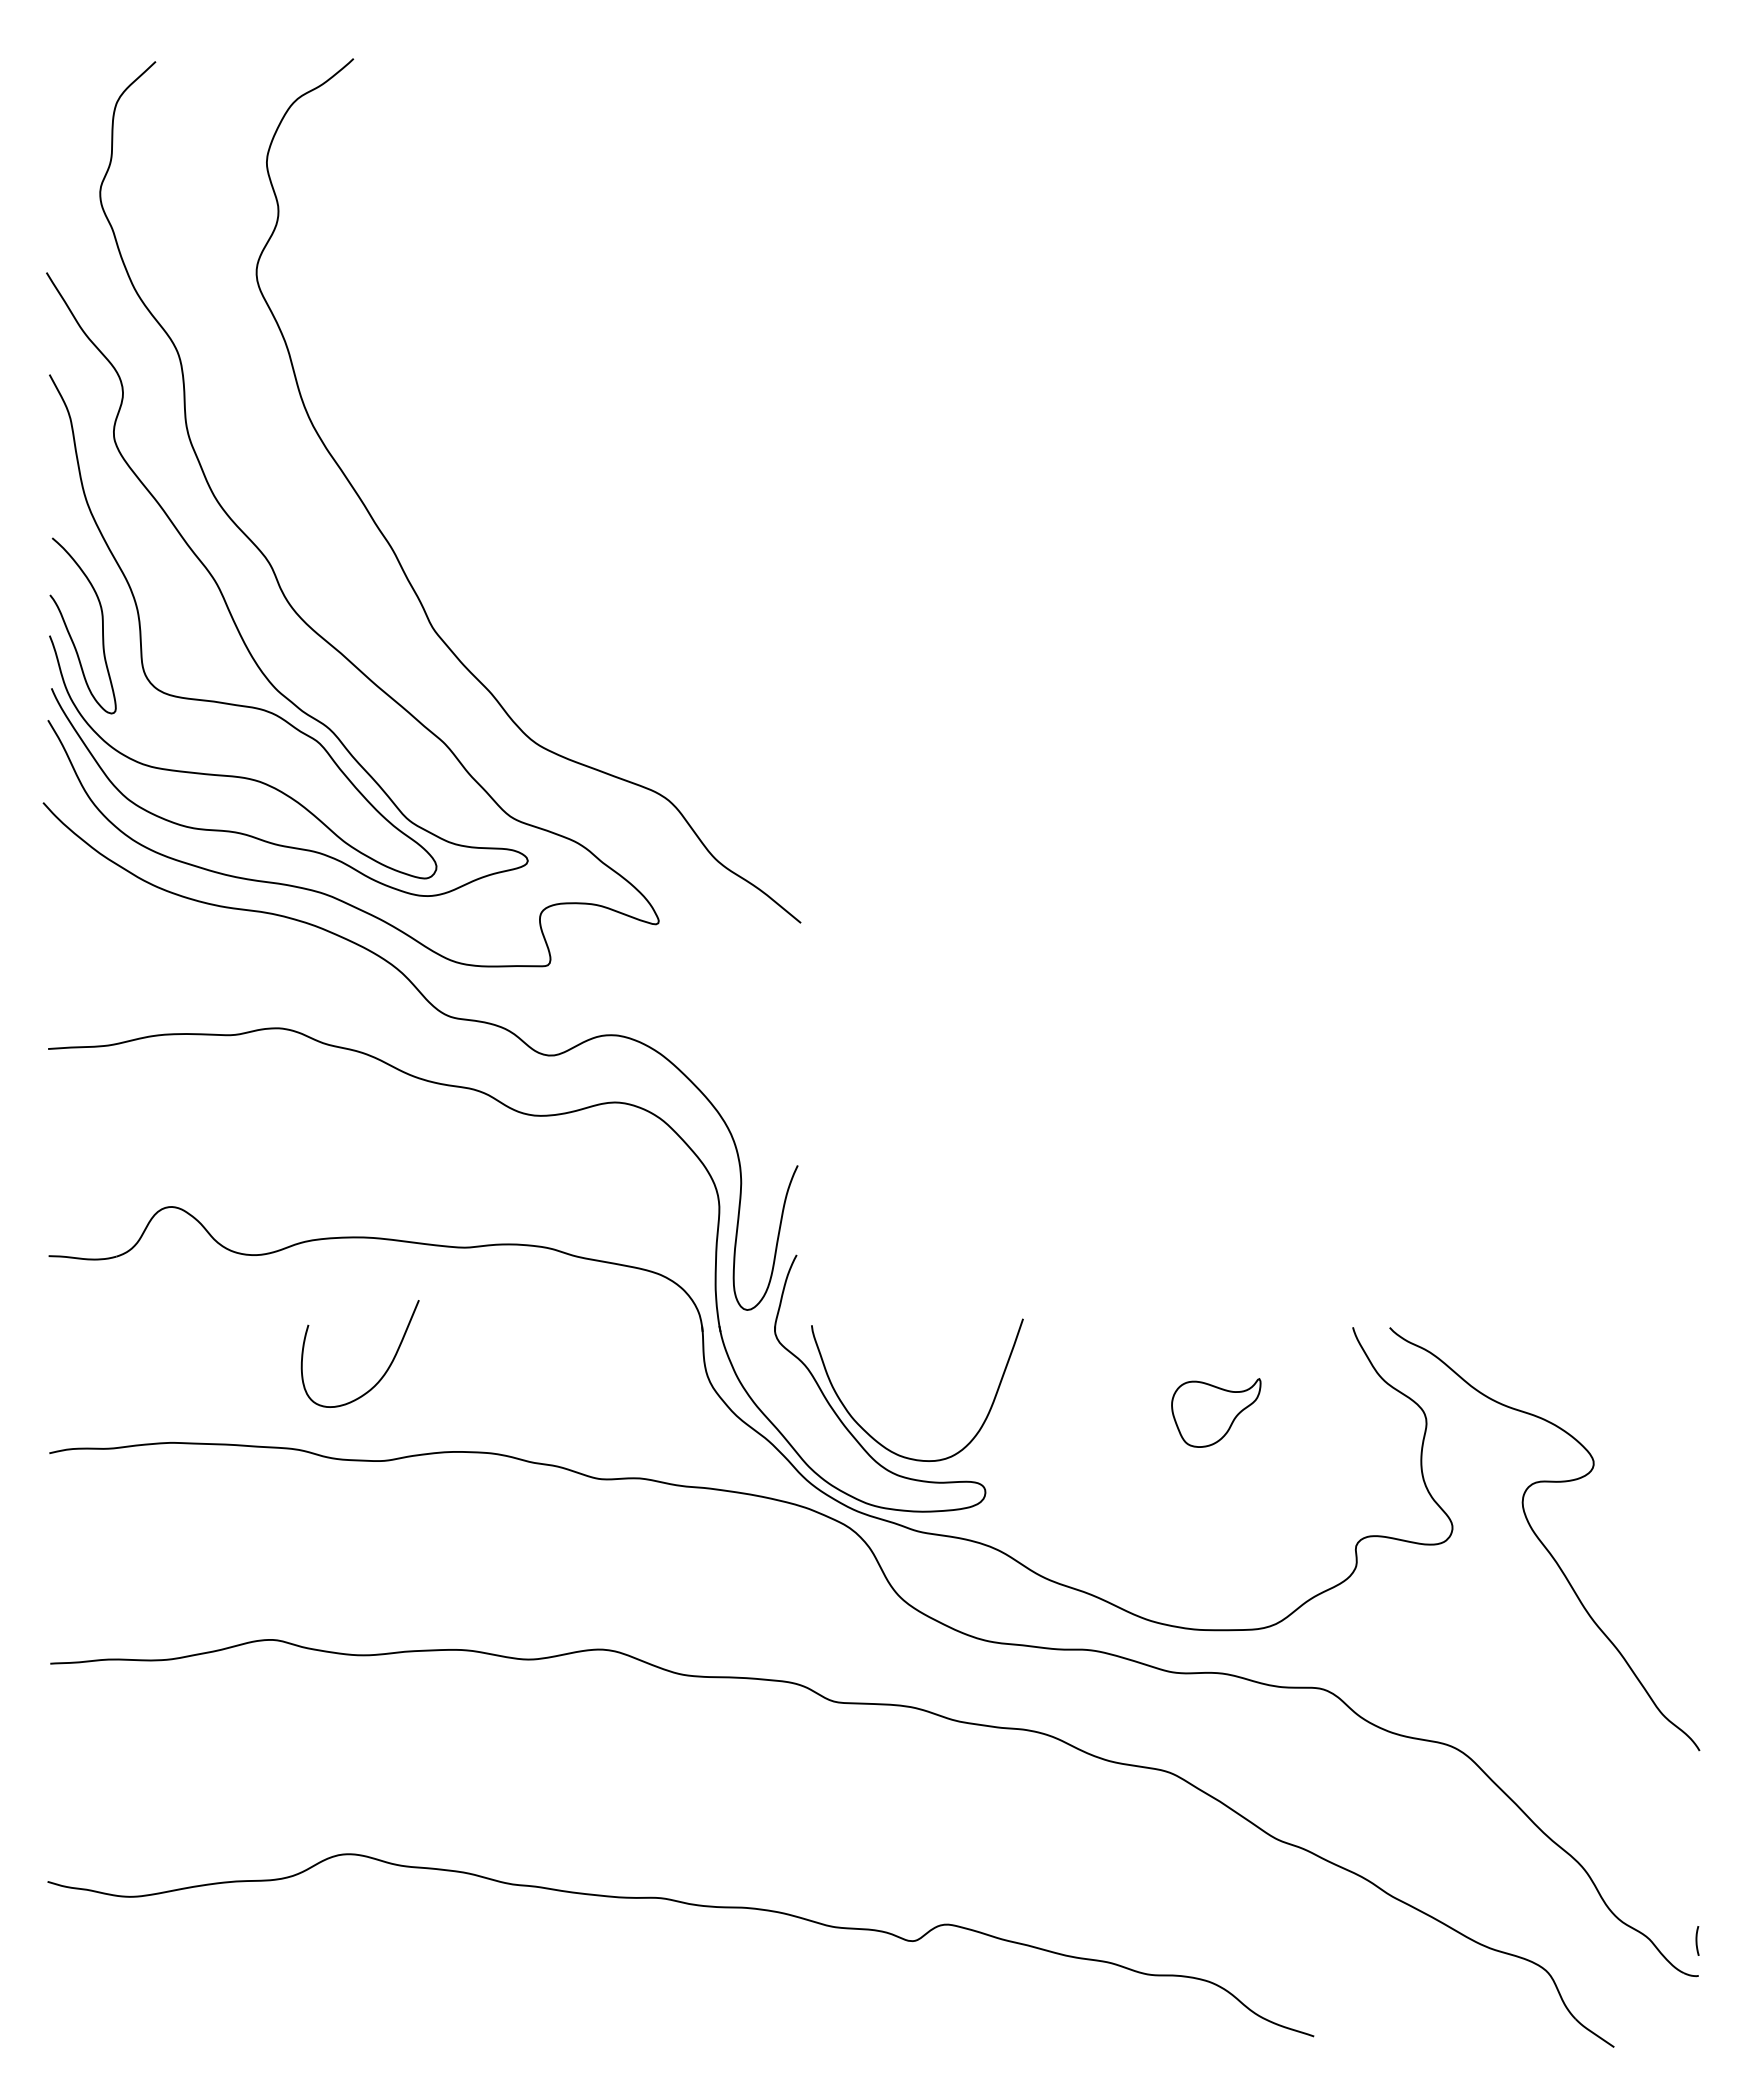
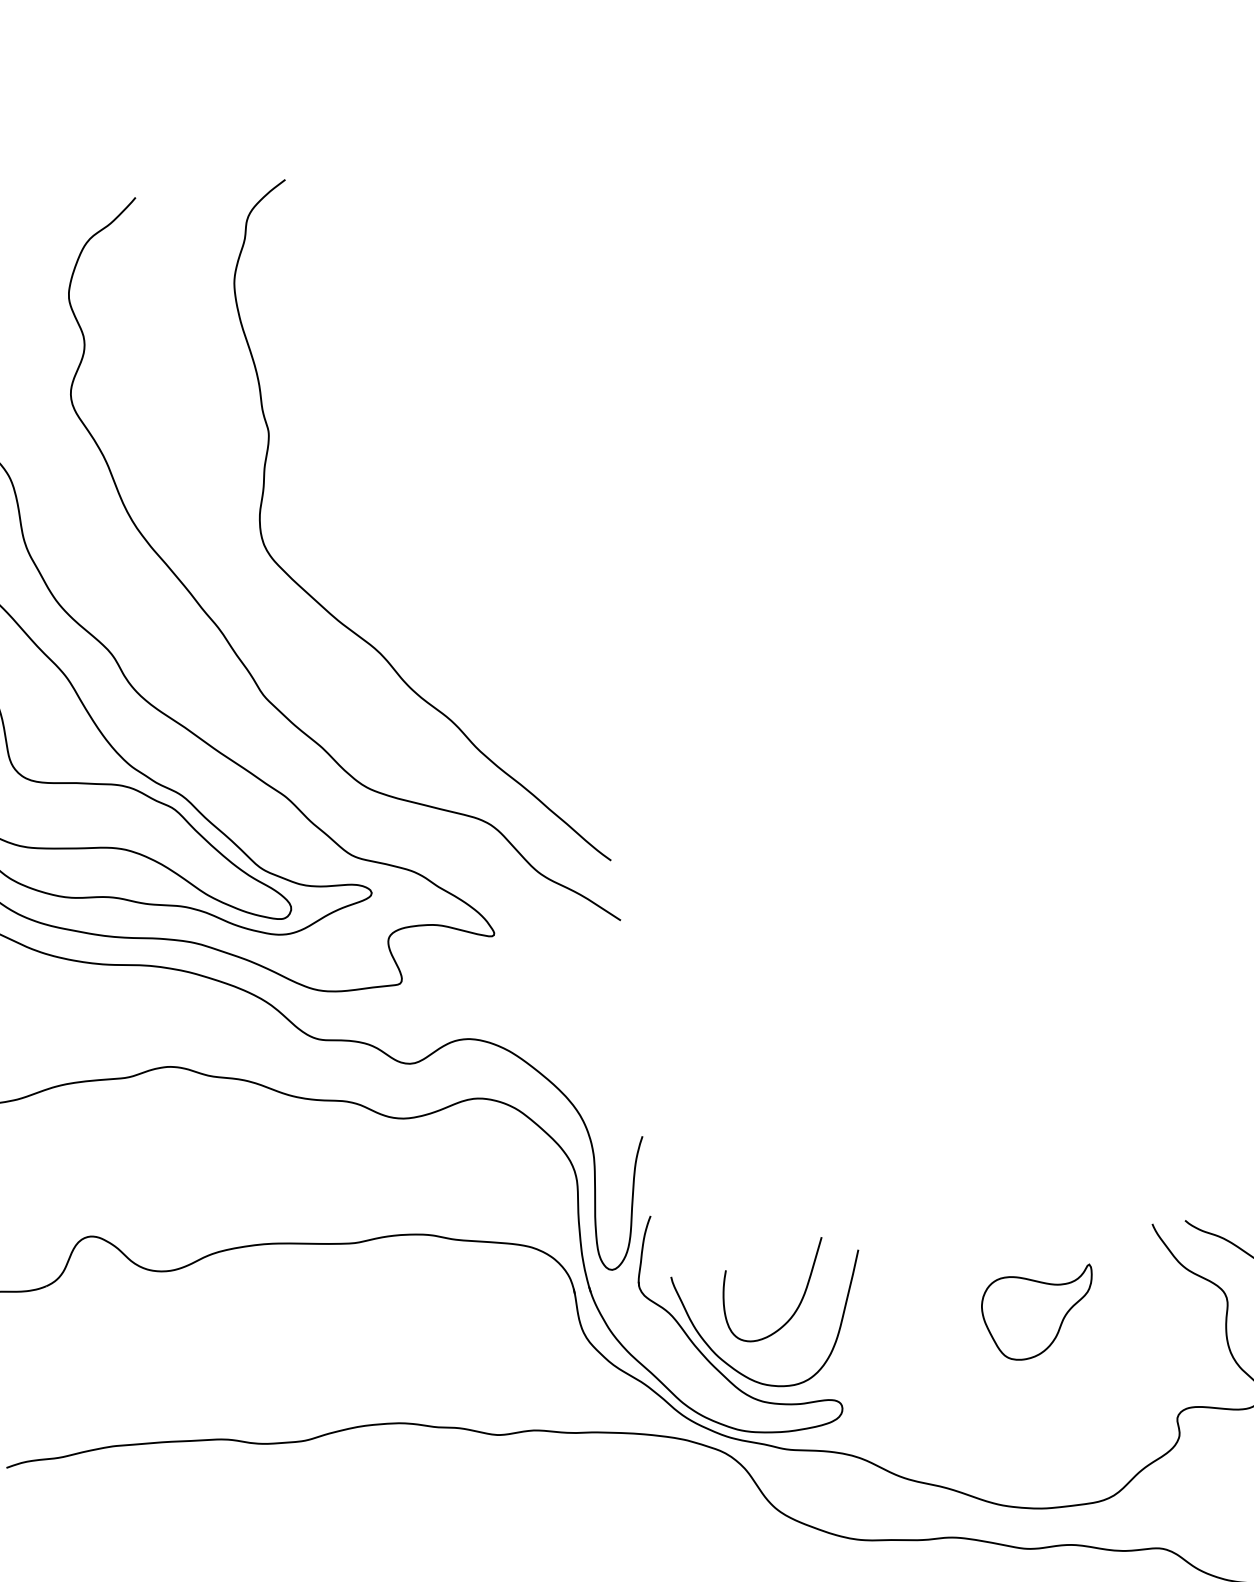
curve: (521, 548) -> (334, 615), added
curve: (386, 1369) -> (799, 1302), moved
part: (1216, 1412) -> (1039, 1313), size x1.43

